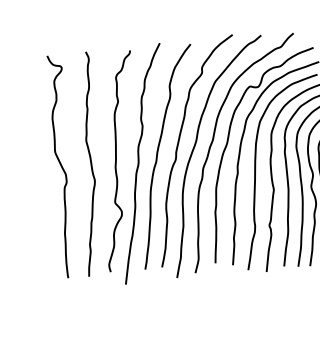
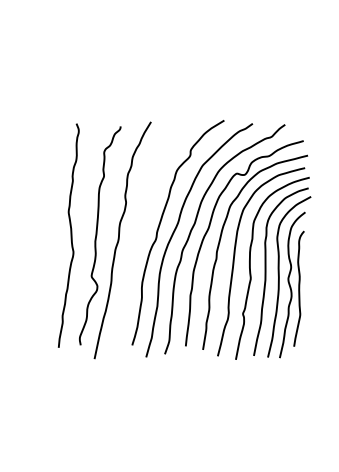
curve: (158, 153) -> (139, 231), removed
curve: (62, 166) -> (42, 235), removed

